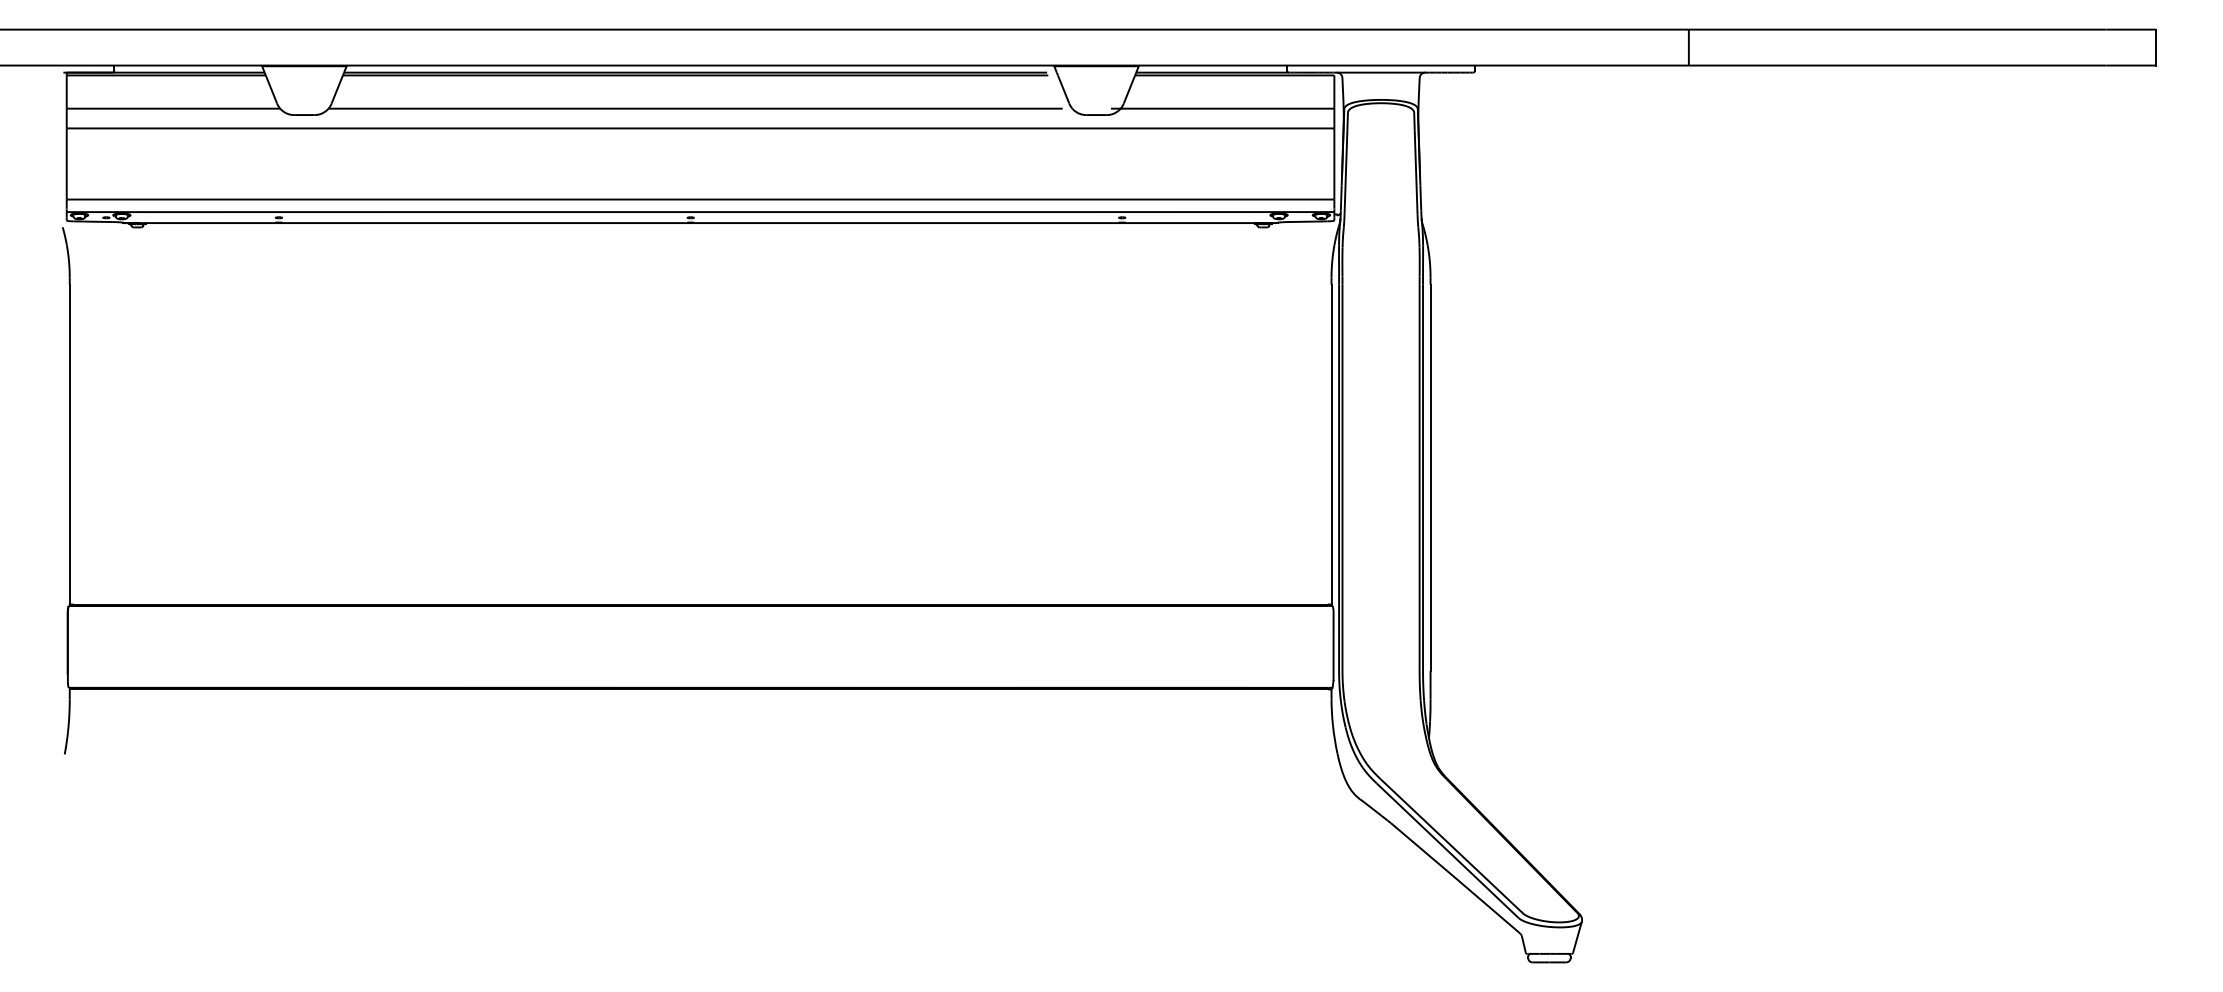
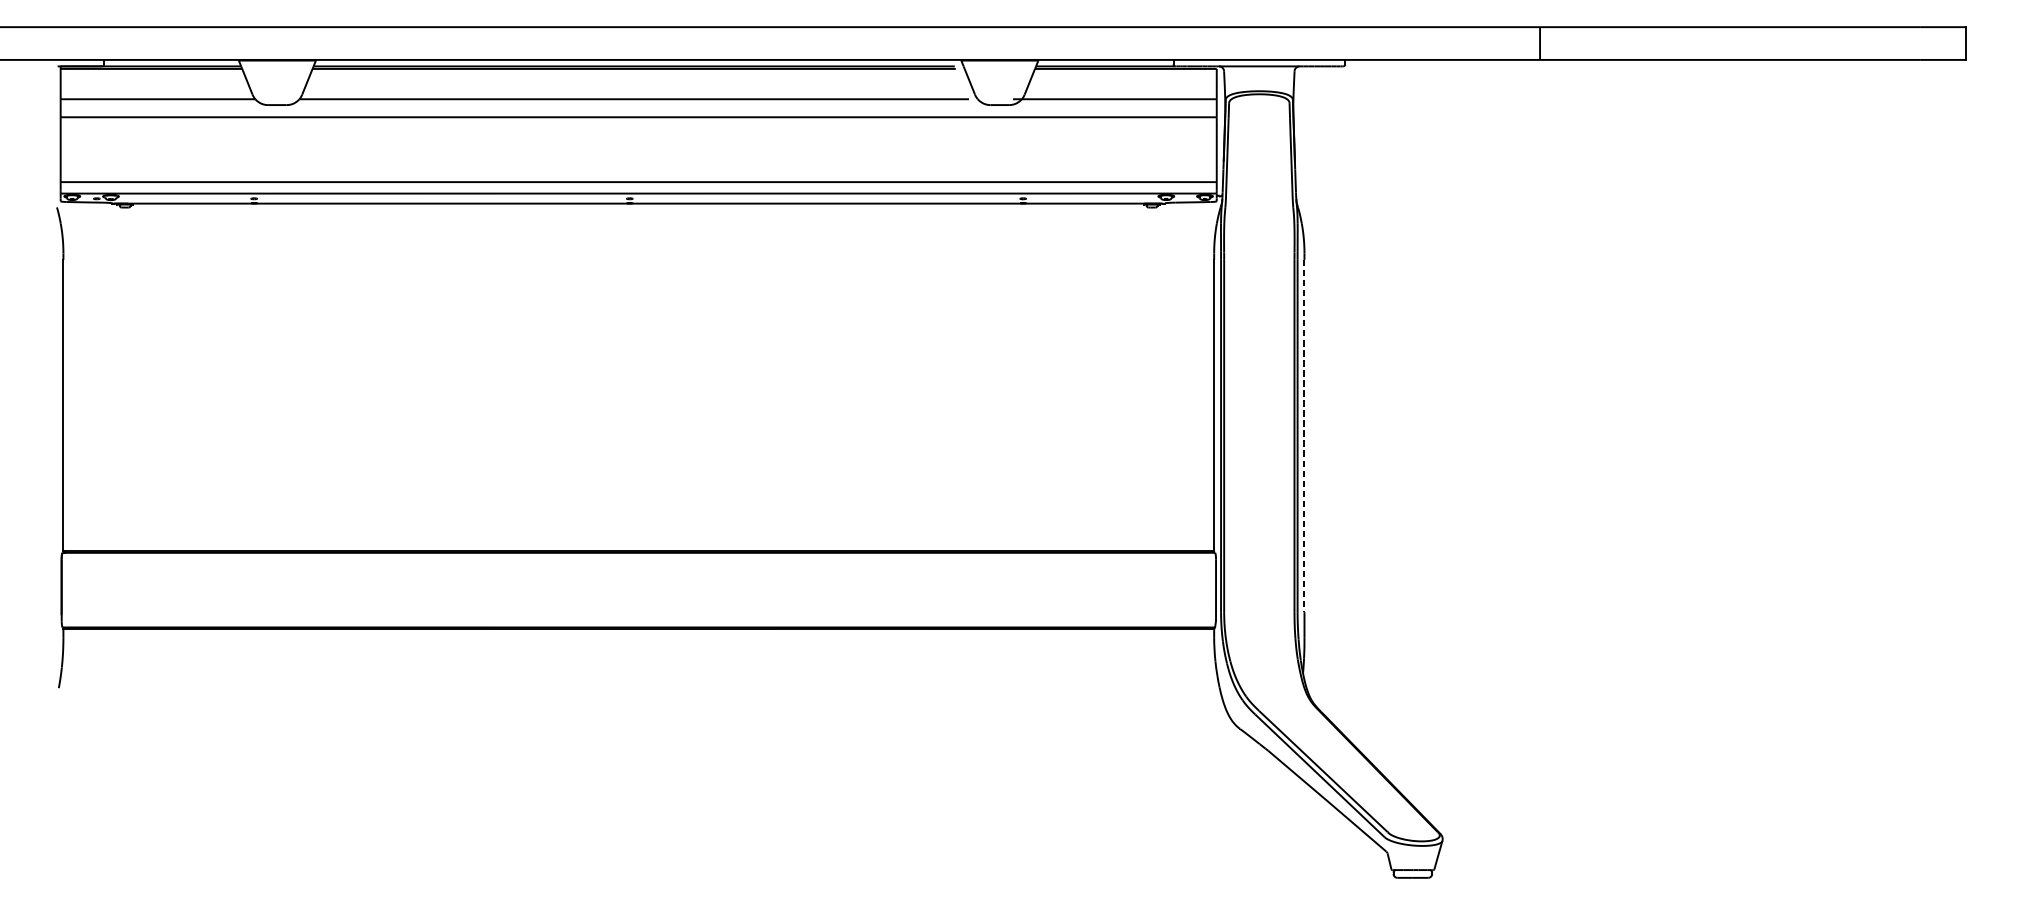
line: (1430, 478) -> (1304, 436), solid -> dashed

